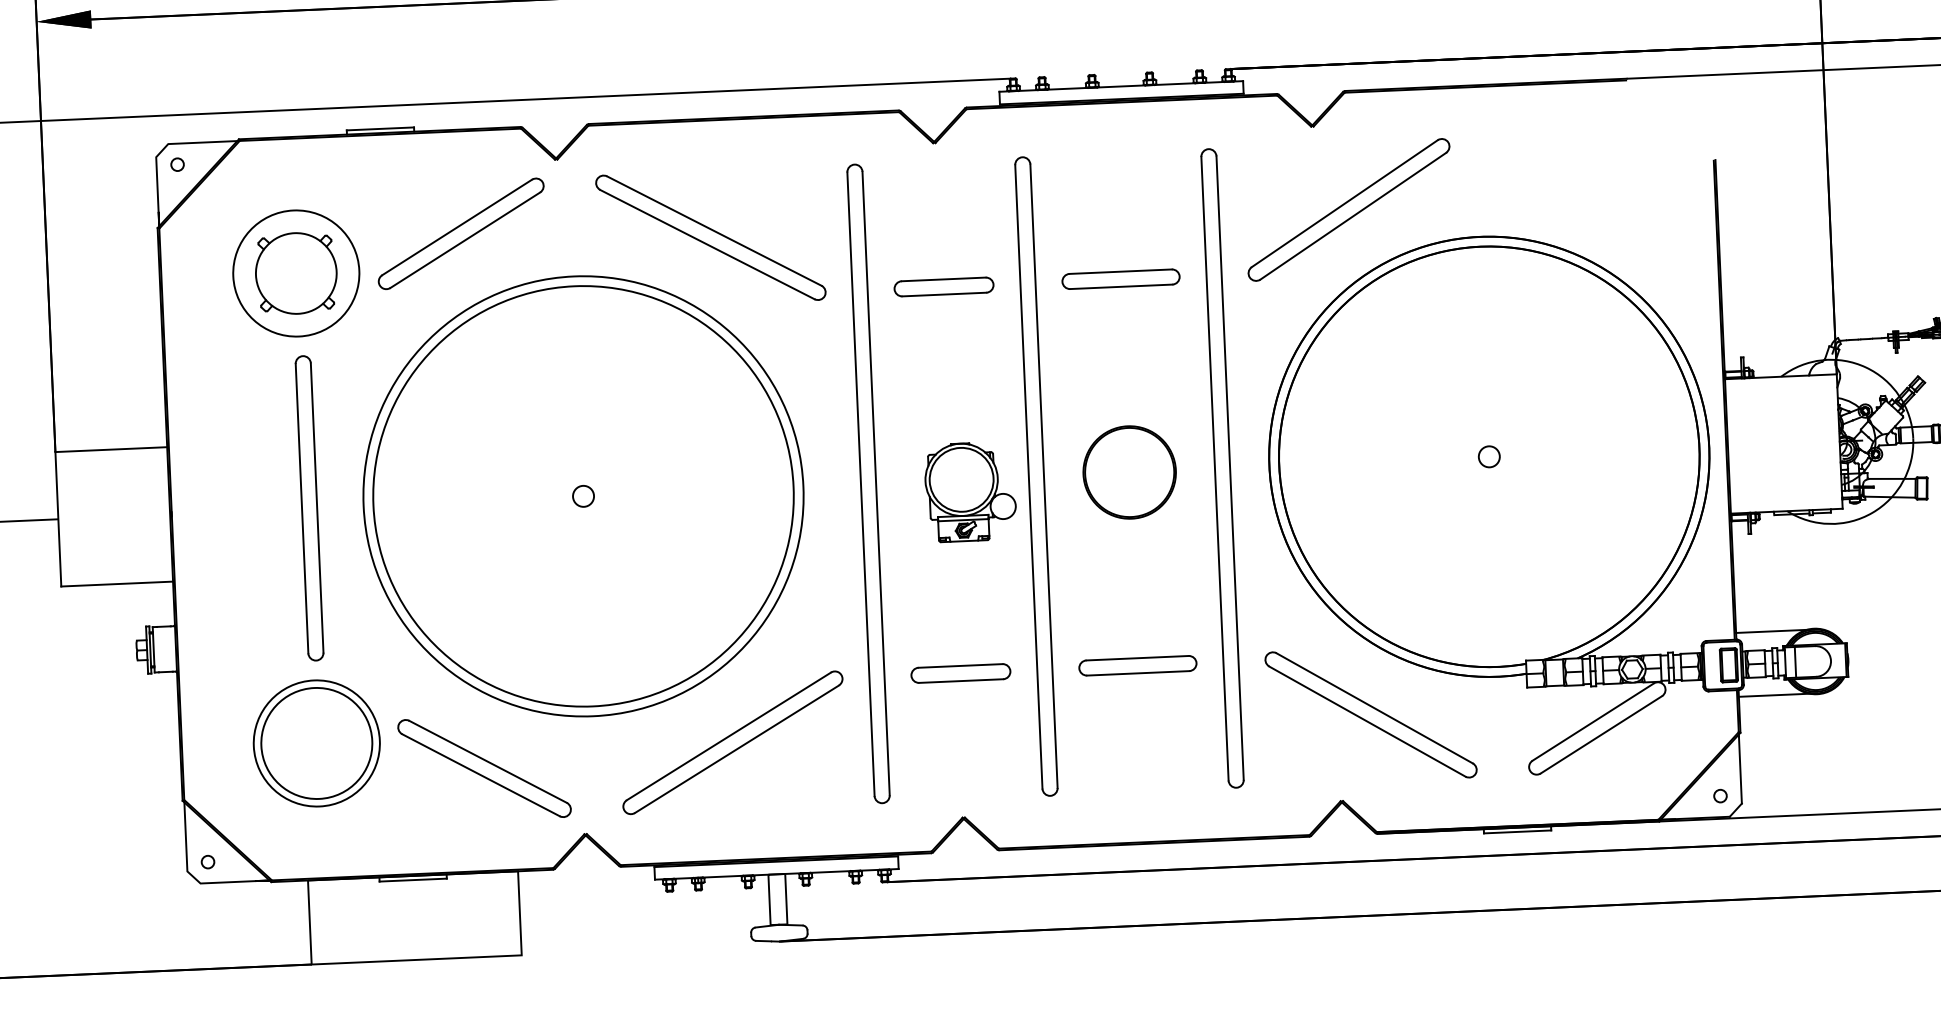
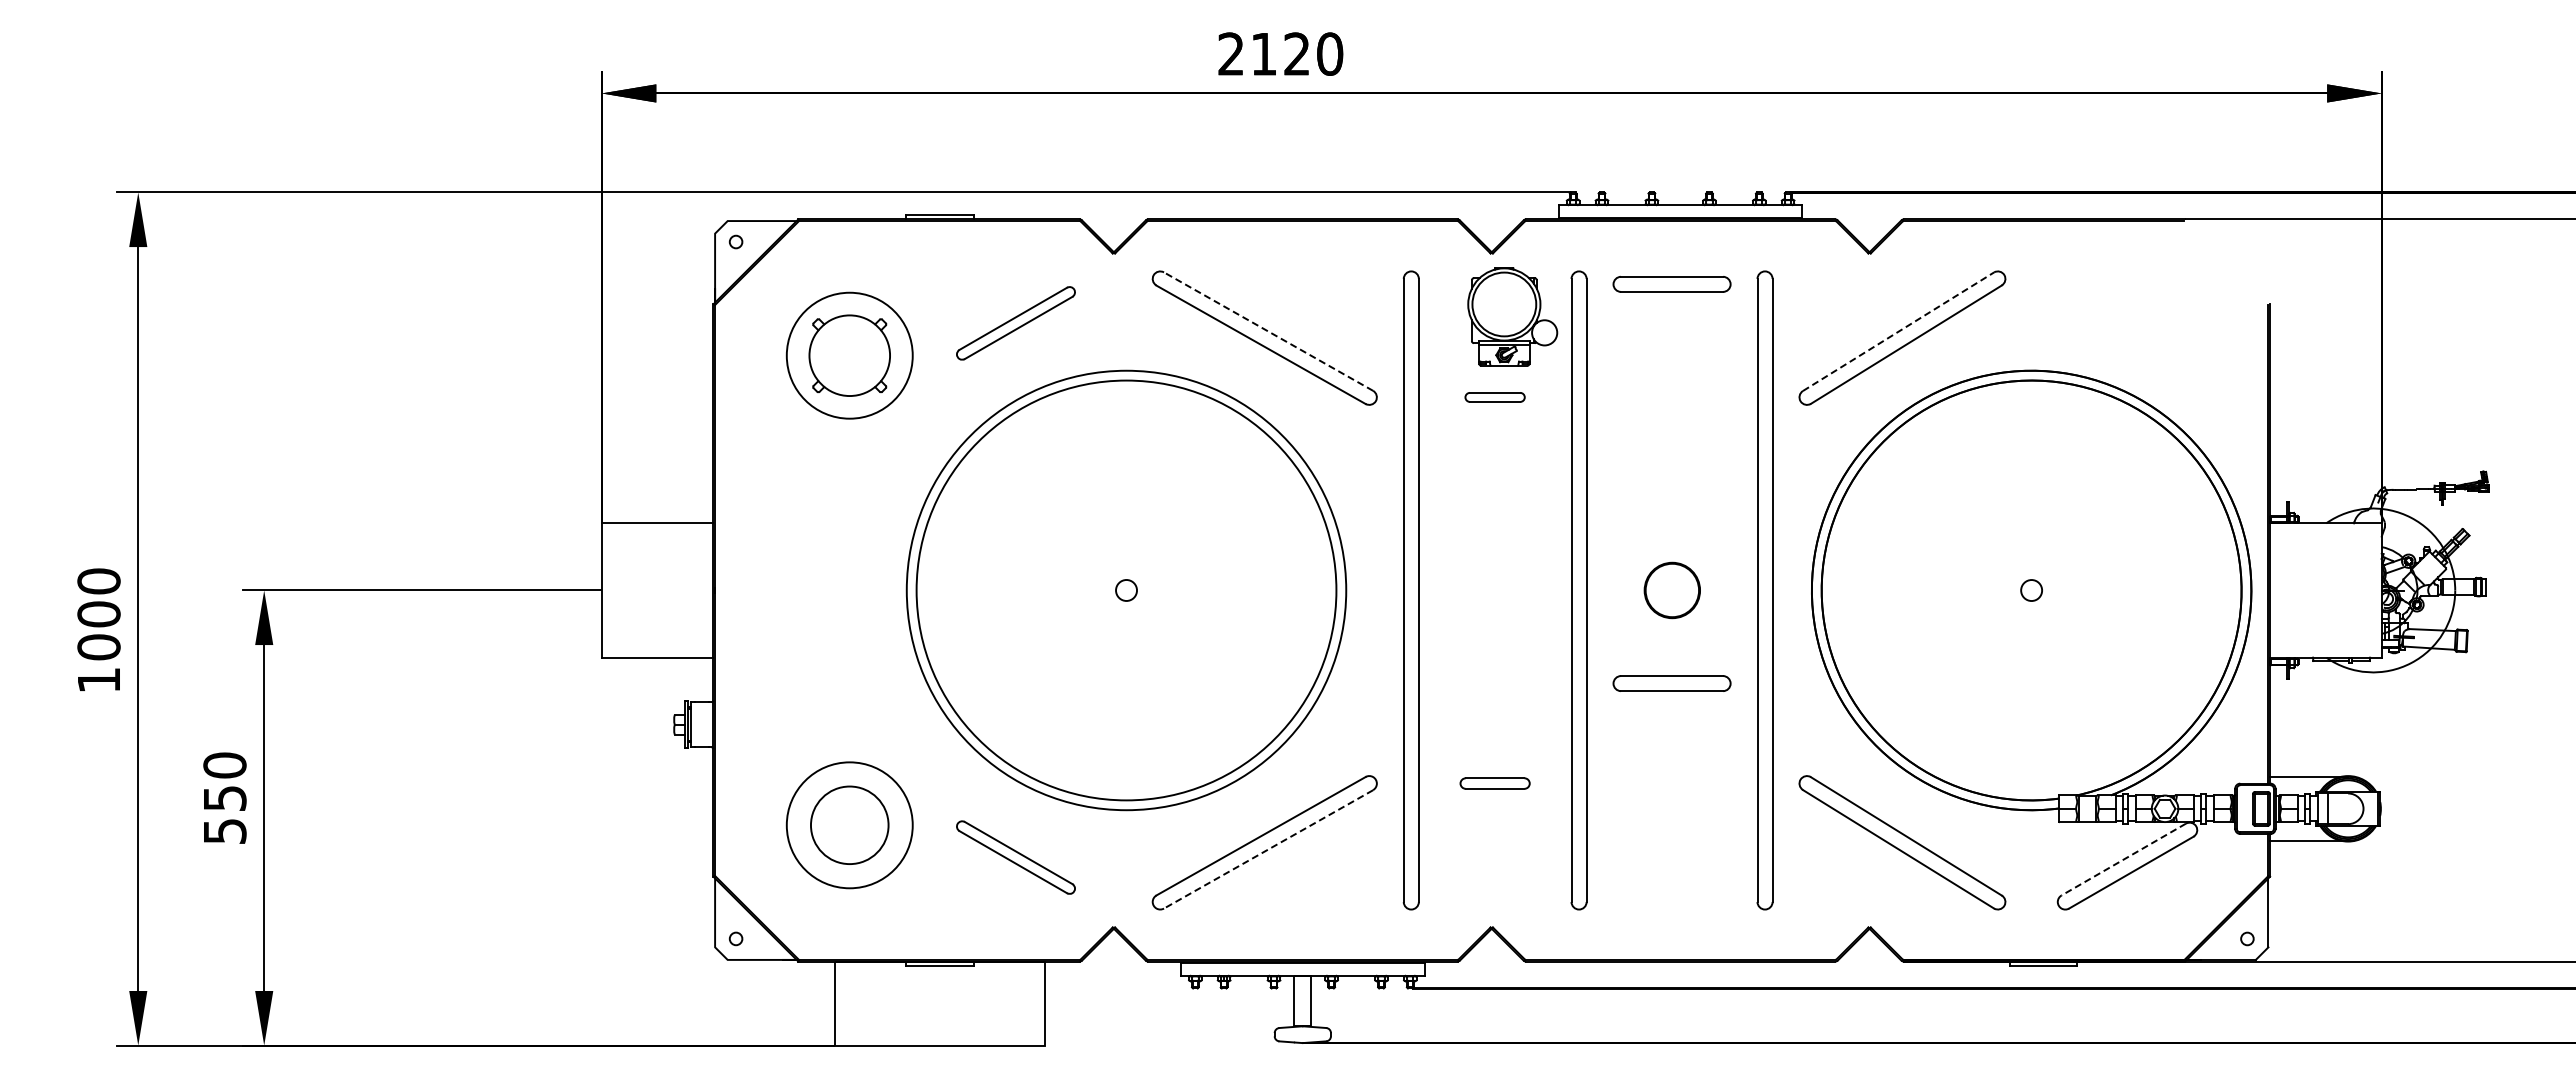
line: (1344, 203) -> (1898, 331), solid -> dashed
line: (714, 230) -> (1268, 331), solid -> dashed
part: (460, 234) -> (1015, 323), size x0.7
part: (1120, 279) -> (1671, 284), moved
part: (943, 287) -> (1494, 397), size x0.6
part: (1129, 472) -> (1672, 590), size x0.6
part: (970, 491) -> (1512, 316), moved
part: (309, 508) -> (852, 590), removed
part: (1137, 665) -> (1671, 683), moved
part: (960, 673) -> (1494, 783), size x0.7
line: (1593, 722) -> (2123, 859), solid -> dashed
circle: (316, 742) -> (849, 824), size x0.7
line: (736, 749) -> (1268, 849), solid -> dashed
part: (484, 768) -> (1015, 857), size x0.7

